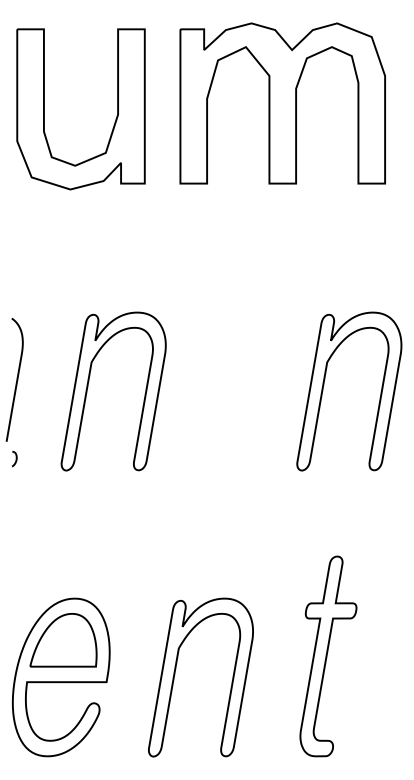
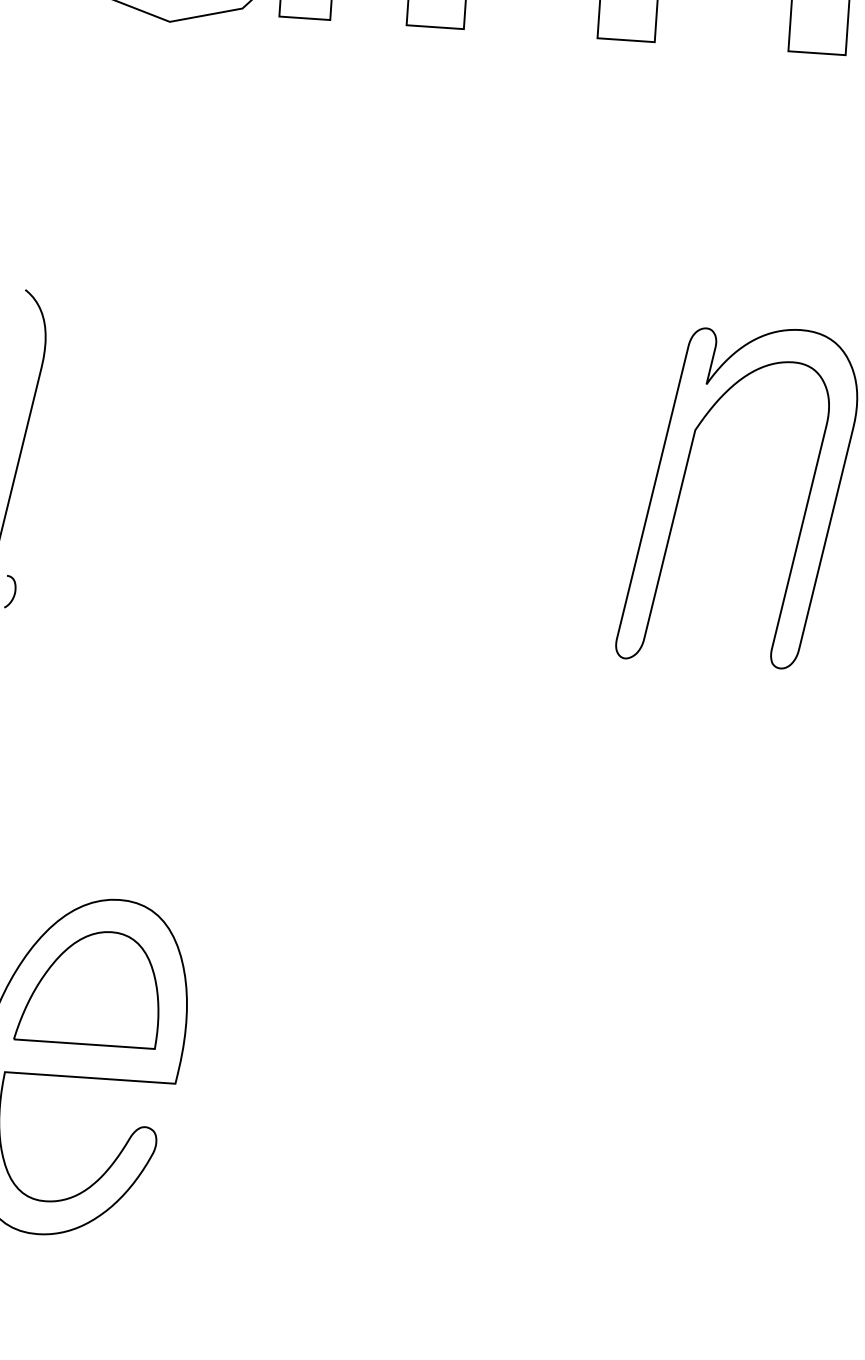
part: (88, 387) -> (179, 449), removed
part: (328, 656) -> (655, 1061), removed
part: (175, 674) -> (324, 1077), removed

